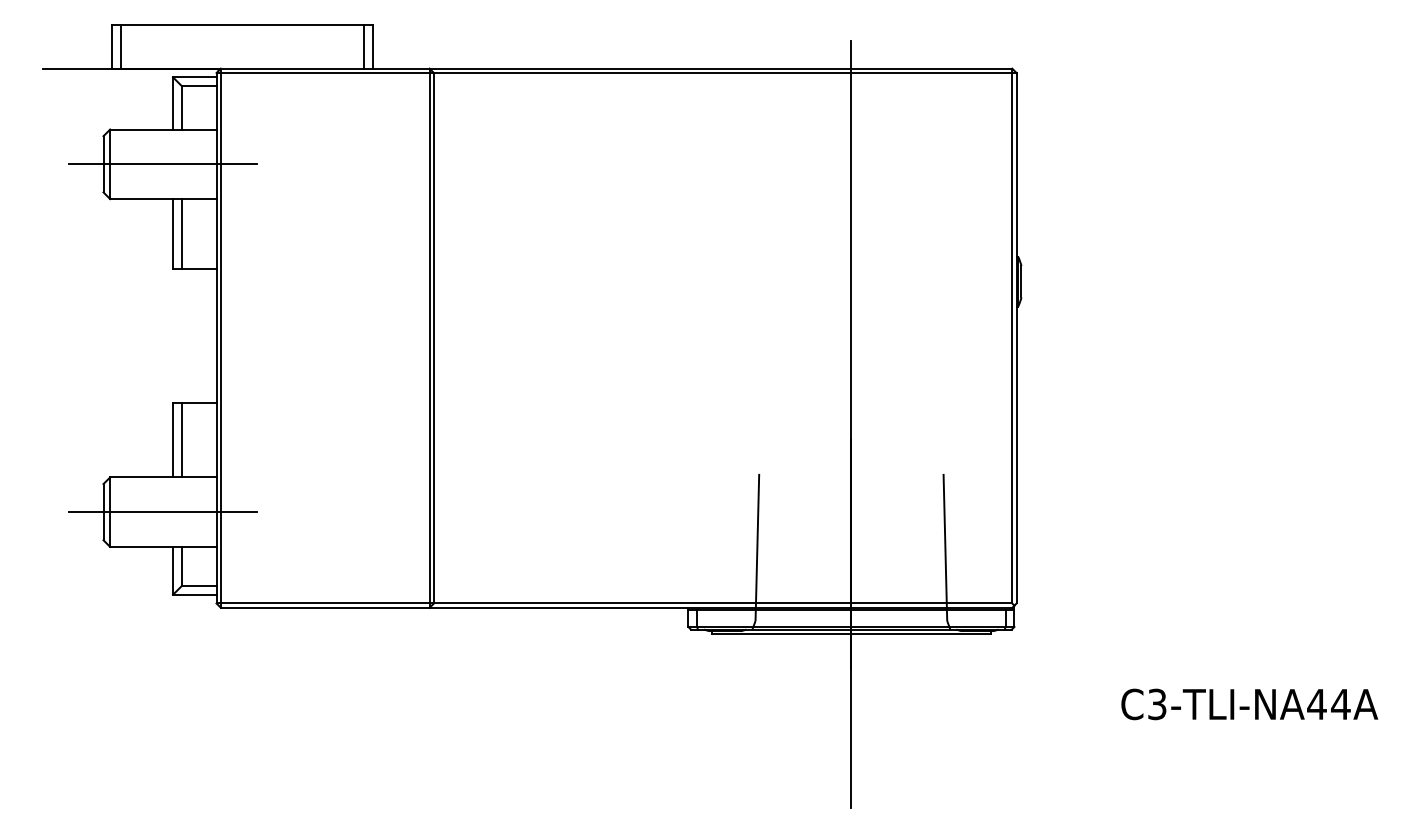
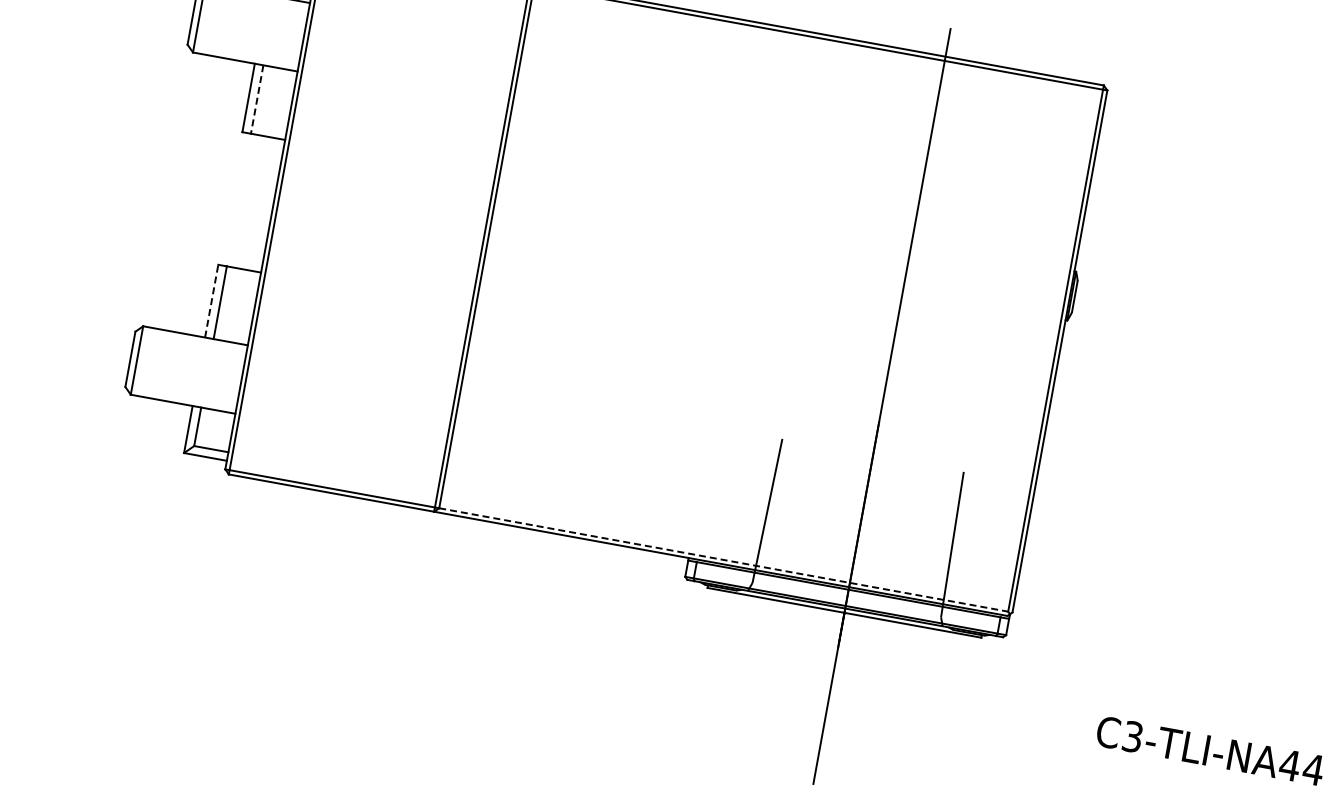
line: (162, 164) -> (250, 27), removed
line: (181, 233) -> (256, 99), solid -> dashed
line: (173, 440) -> (212, 301), solid -> dashed
line: (162, 512) -> (188, 370), removed
line: (723, 603) -> (724, 560), solid -> dashed

